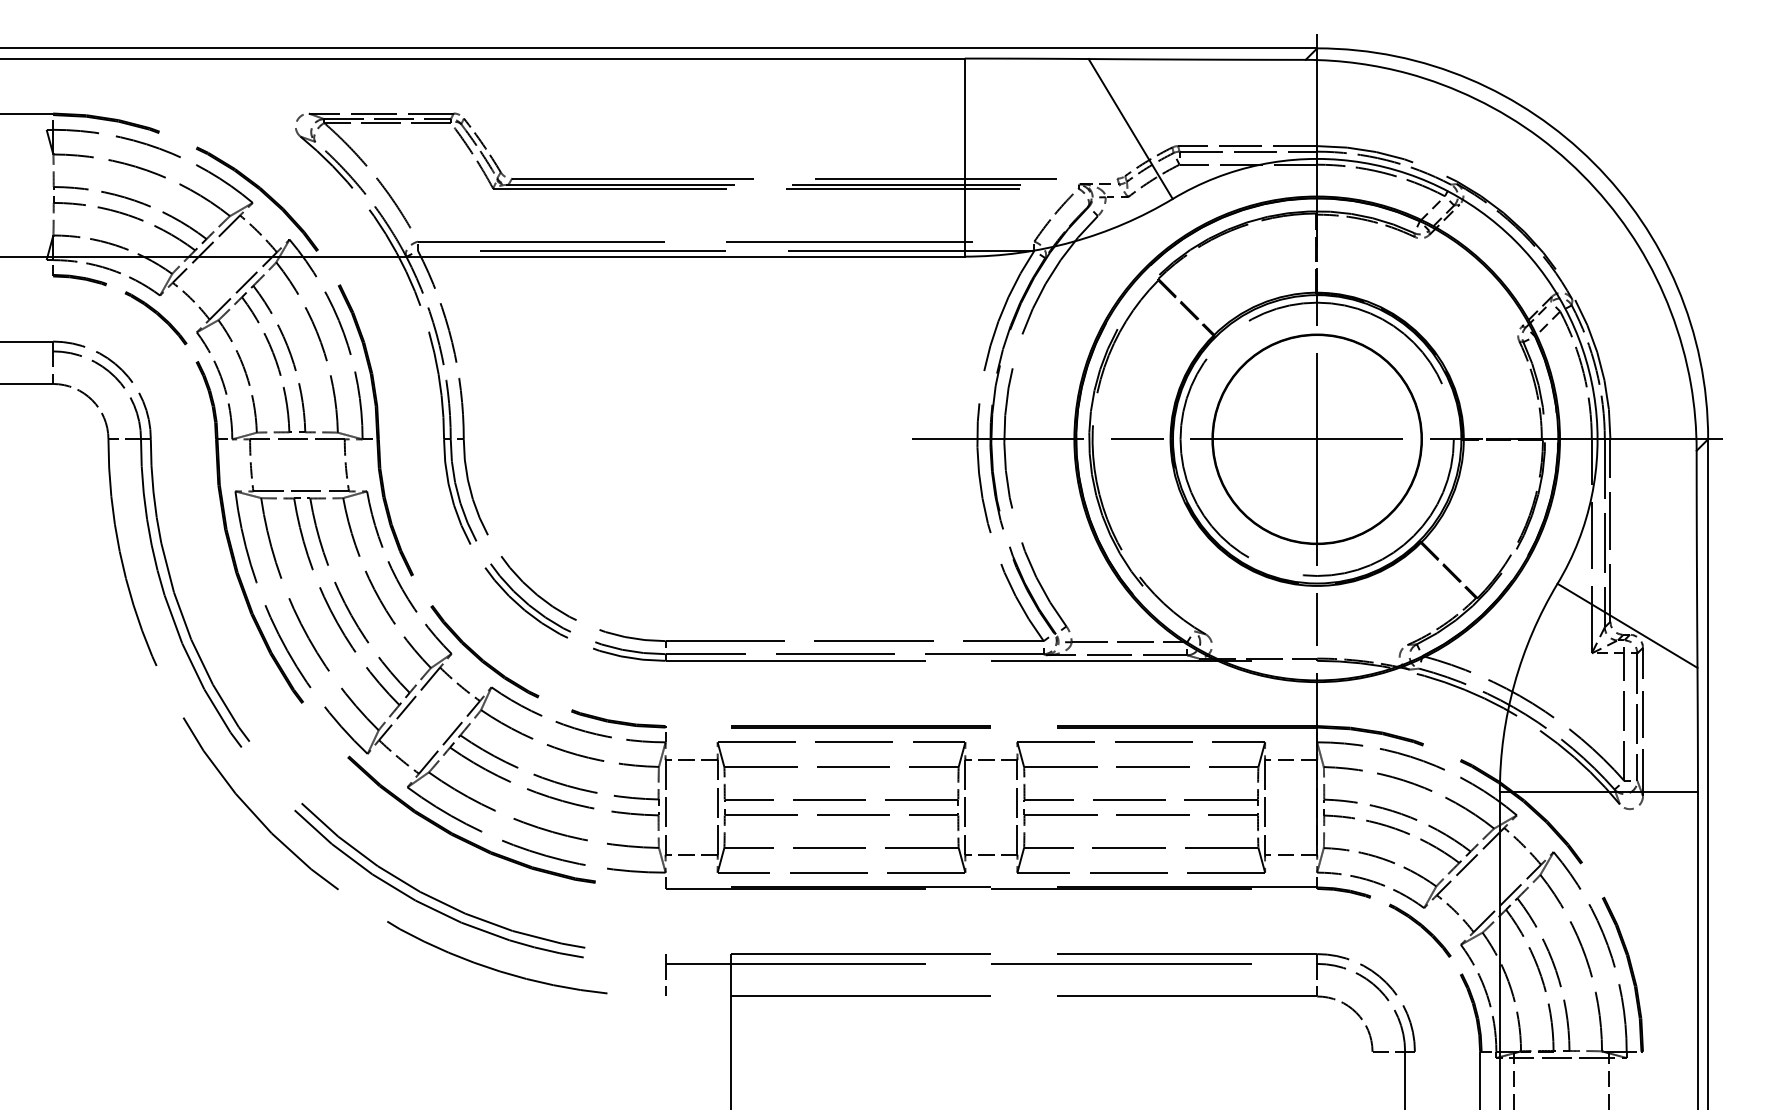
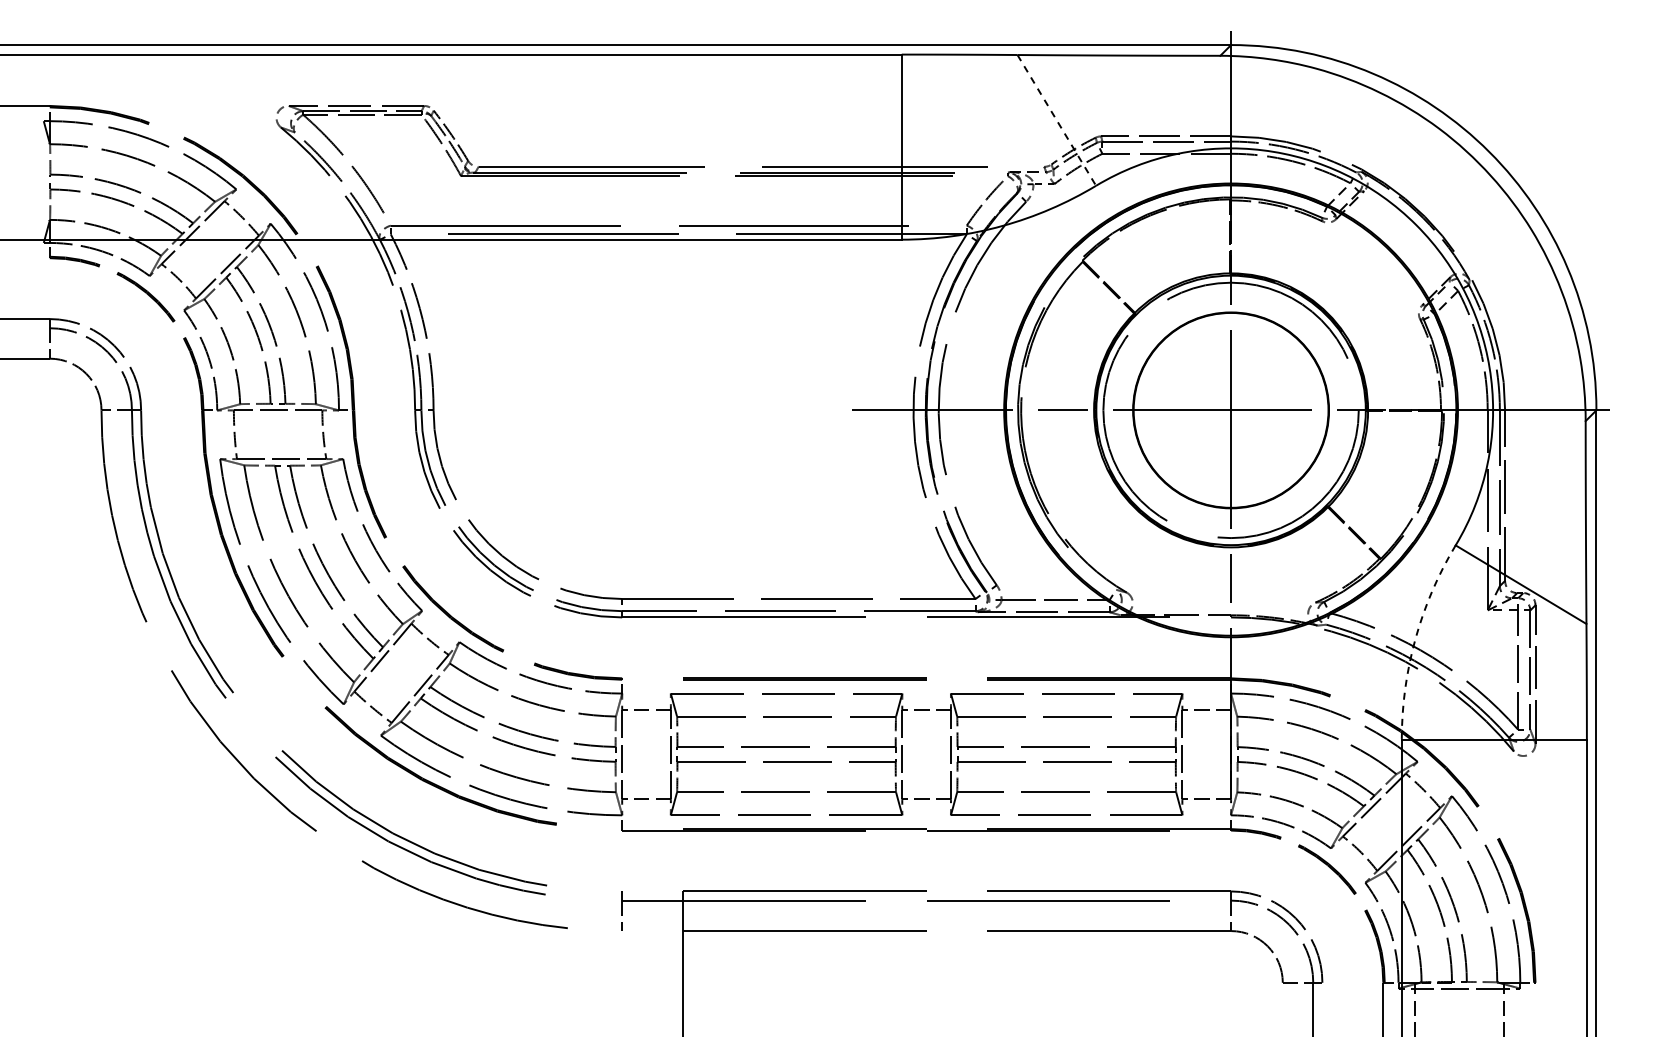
line: (1131, 129) -> (1057, 120), solid -> dashed
arc: (1514, 683) -> (1415, 638), solid -> dashed

